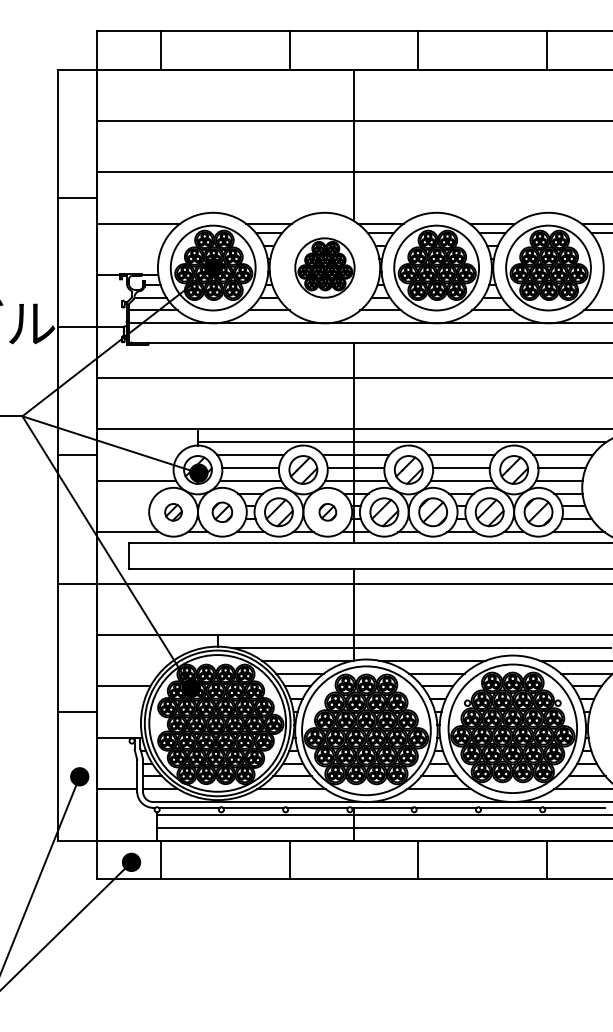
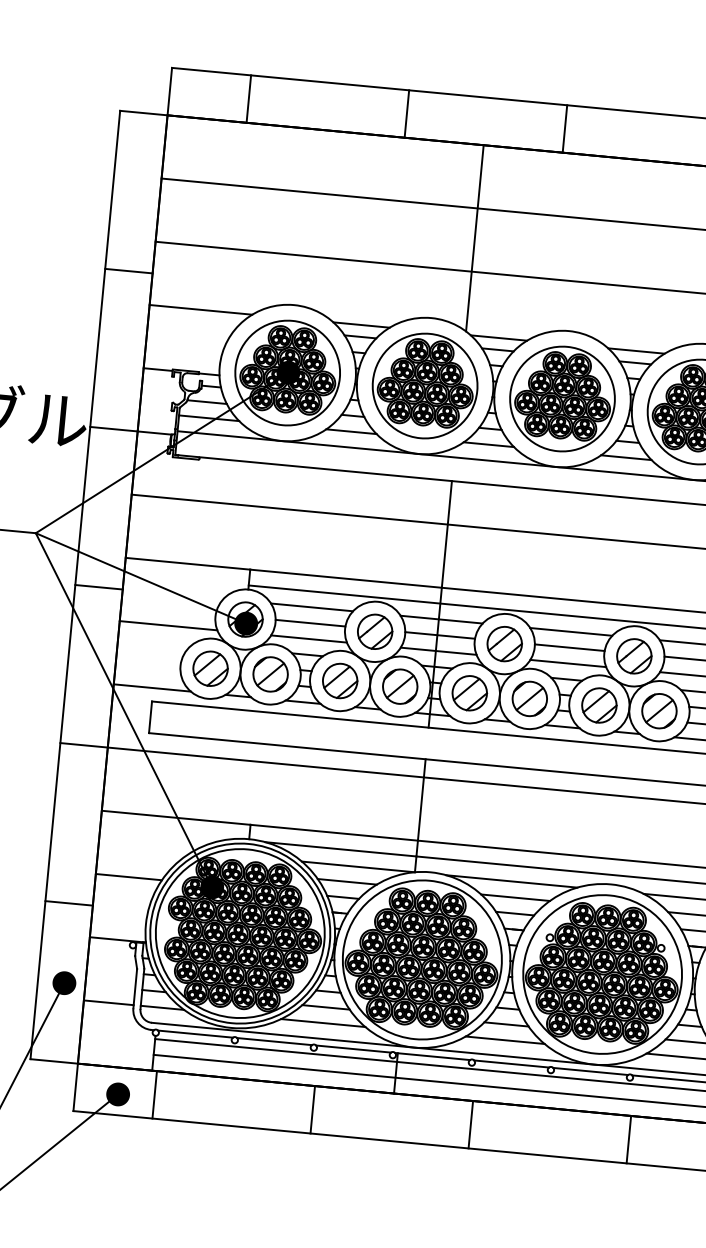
part: (324, 267) -> (424, 385), size x1.43
part: (173, 512) -> (210, 669), size x1.67
part: (222, 512) -> (270, 674), size x1.43
part: (327, 512) -> (399, 686), size x1.67

